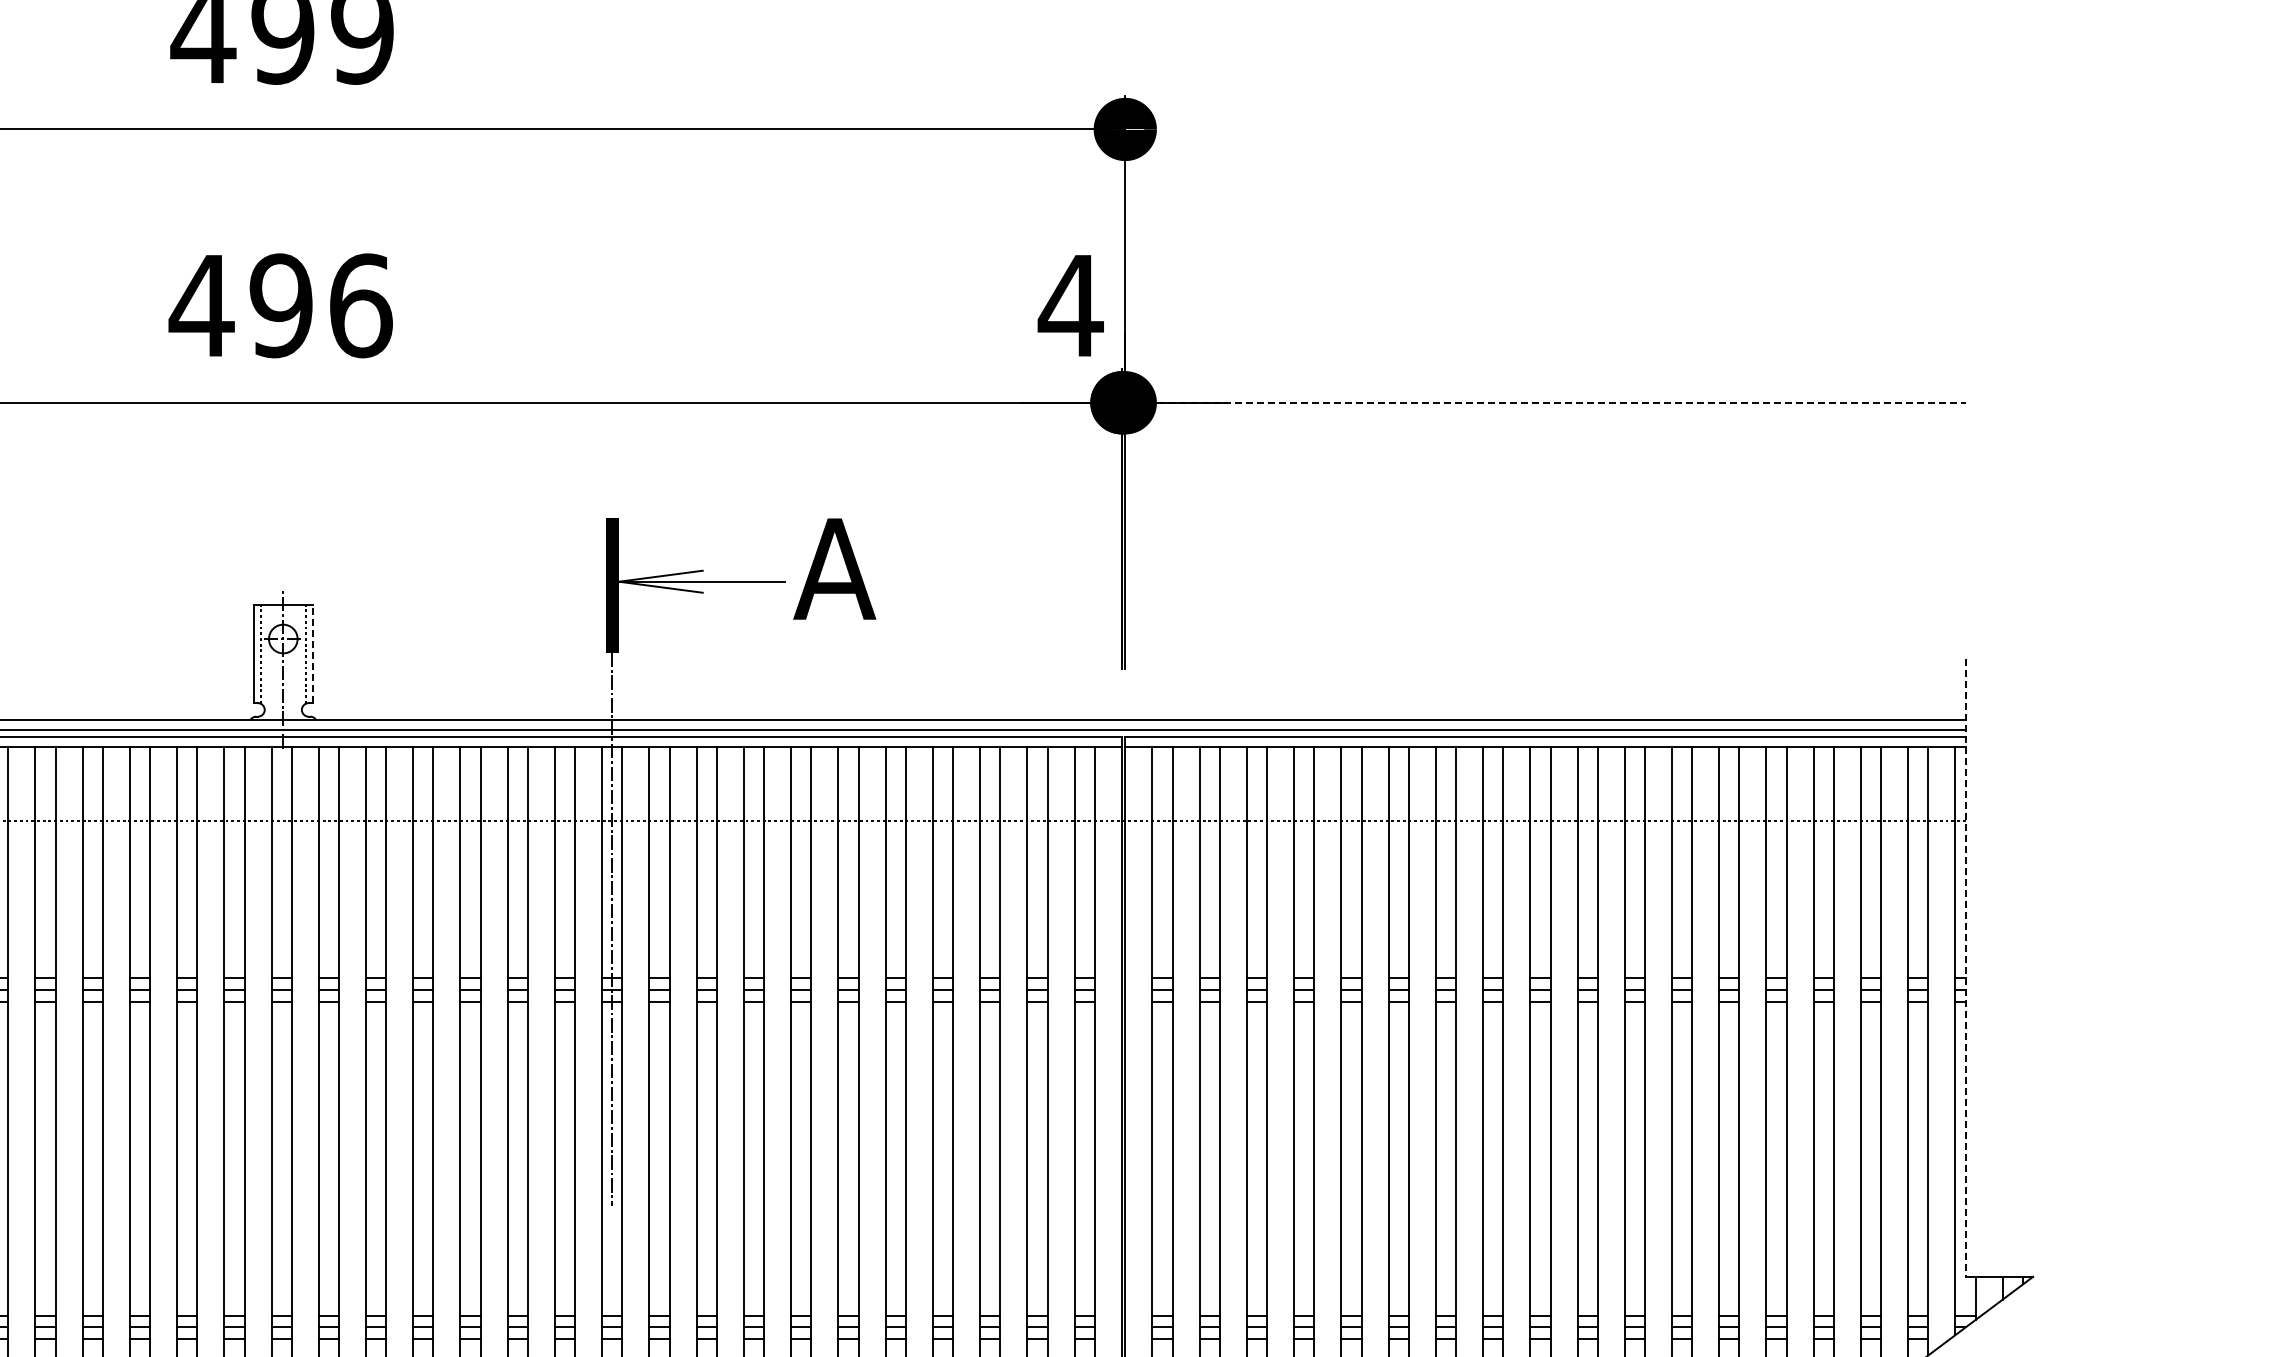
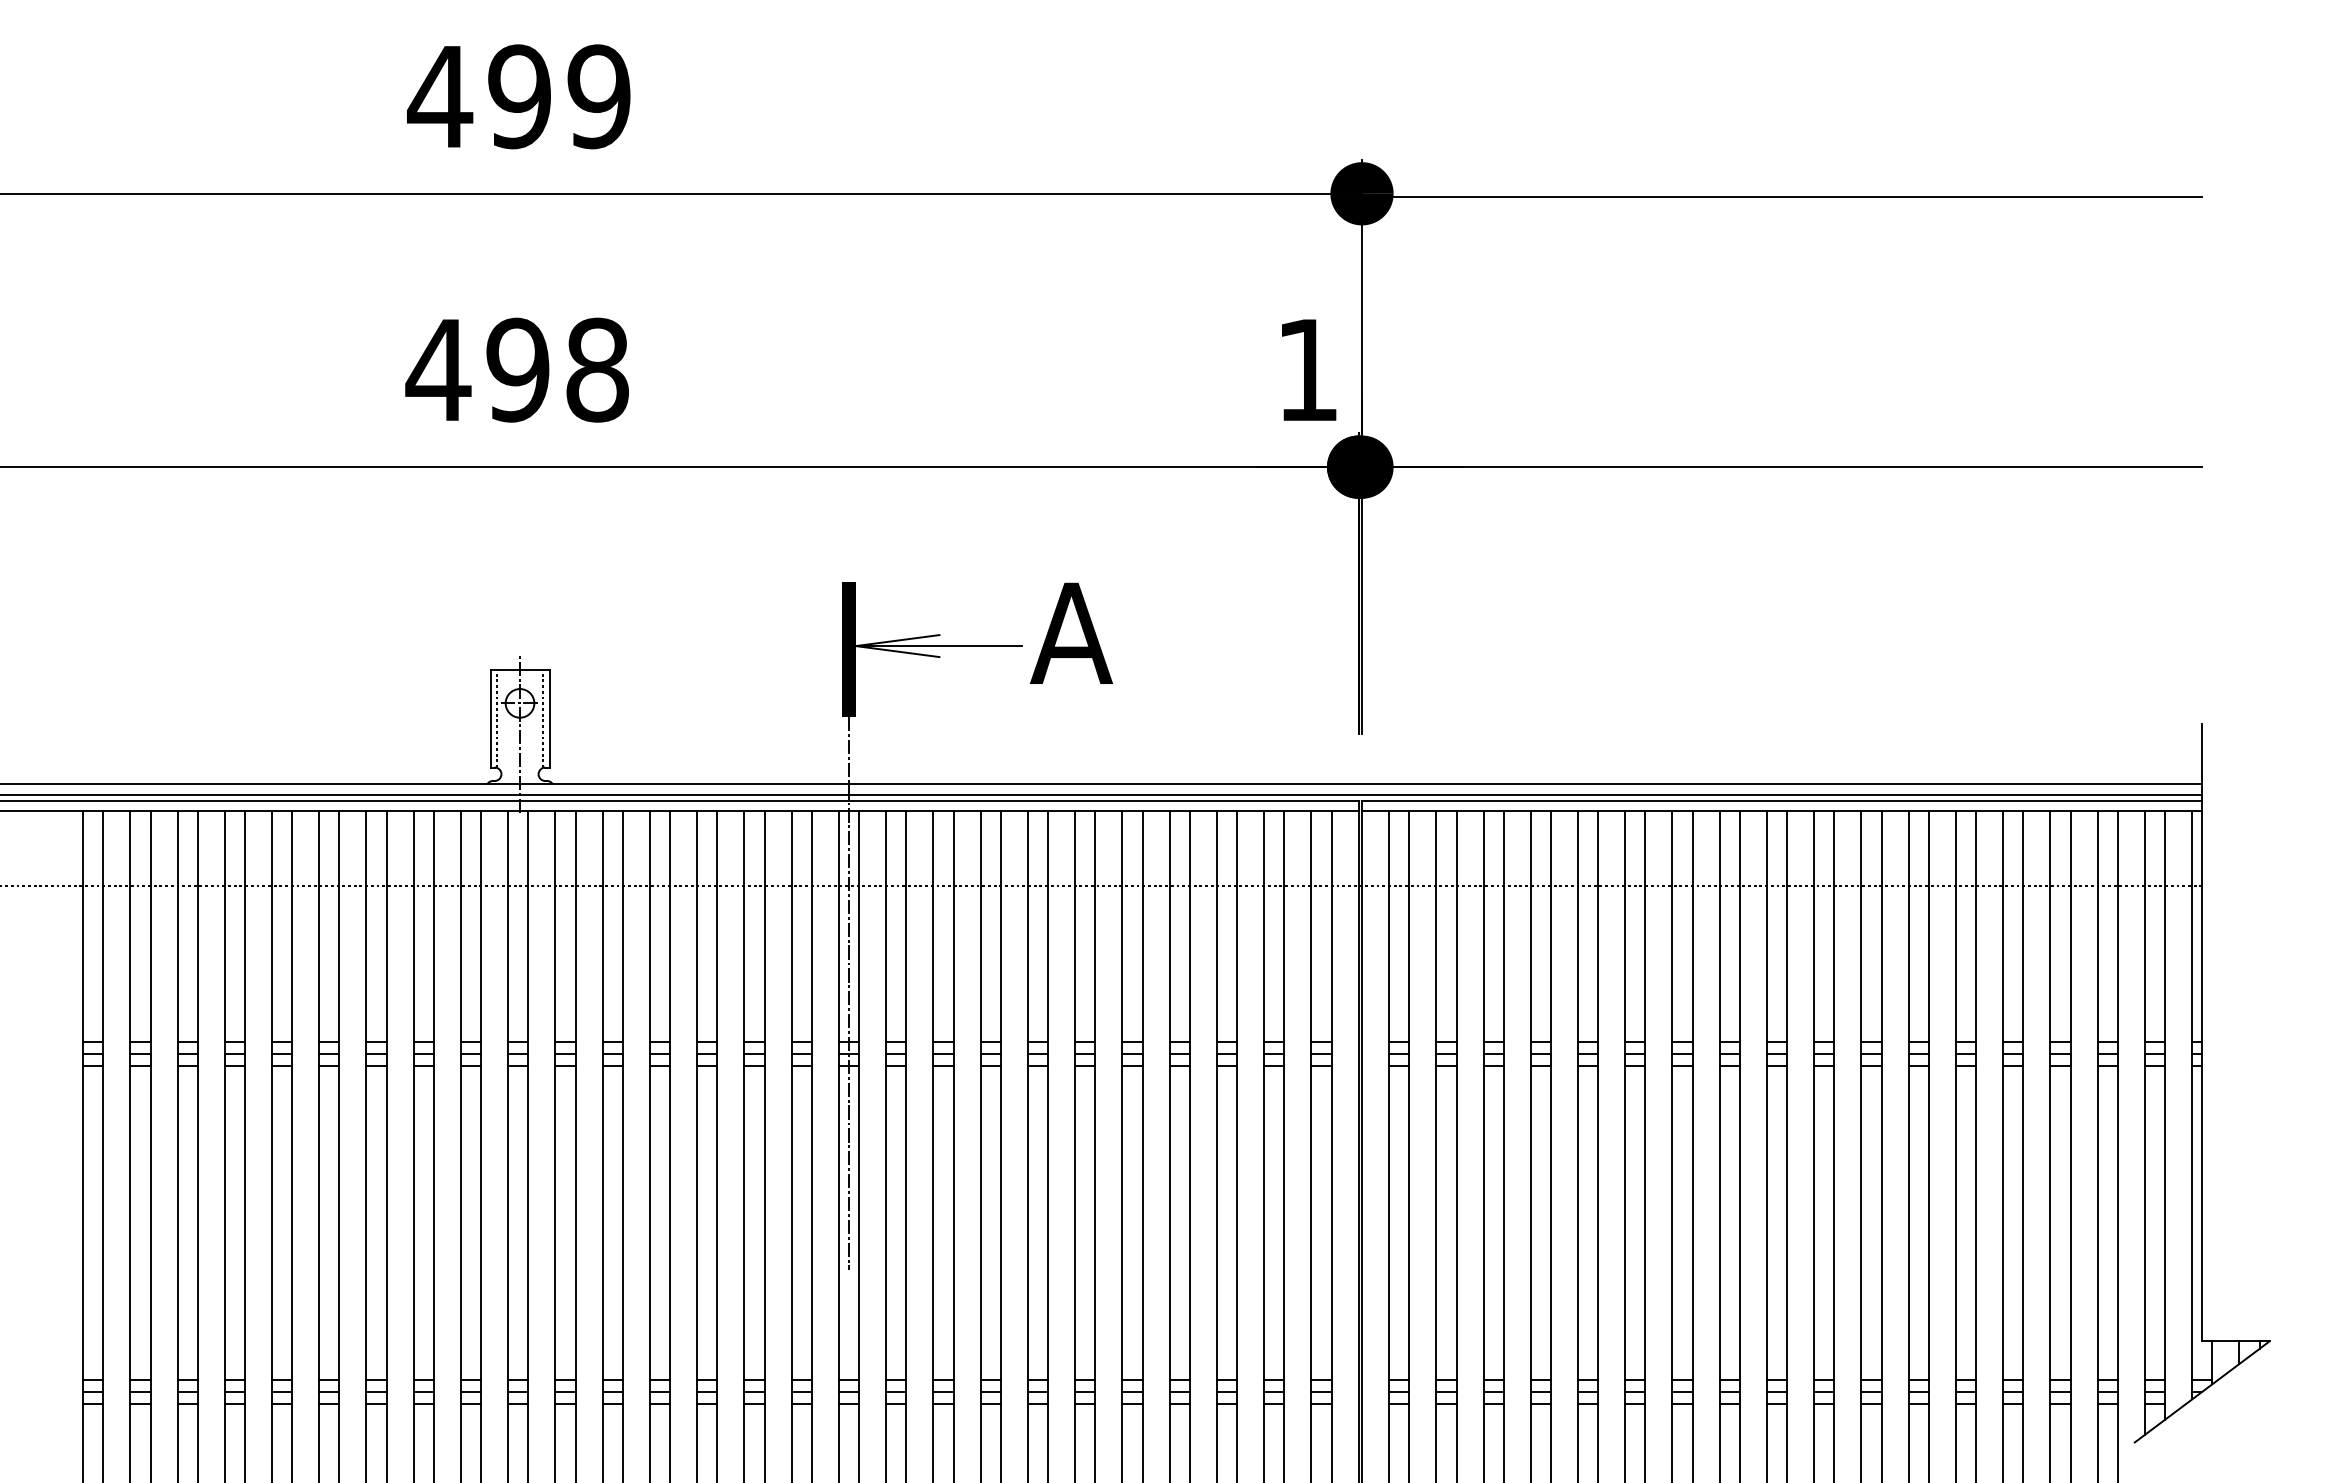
line: (1545, 133) -> (1782, 197), added
text: (360, 305) -> (597, 369), 496 -> 498
text: (1070, 305) -> (1307, 369), 4 -> 1
line: (1545, 403) -> (1782, 467), dashed -> solid
line: (312, 654) -> (549, 718), dashed -> solid
line: (1965, 968) -> (2202, 1032), dashed -> solid

